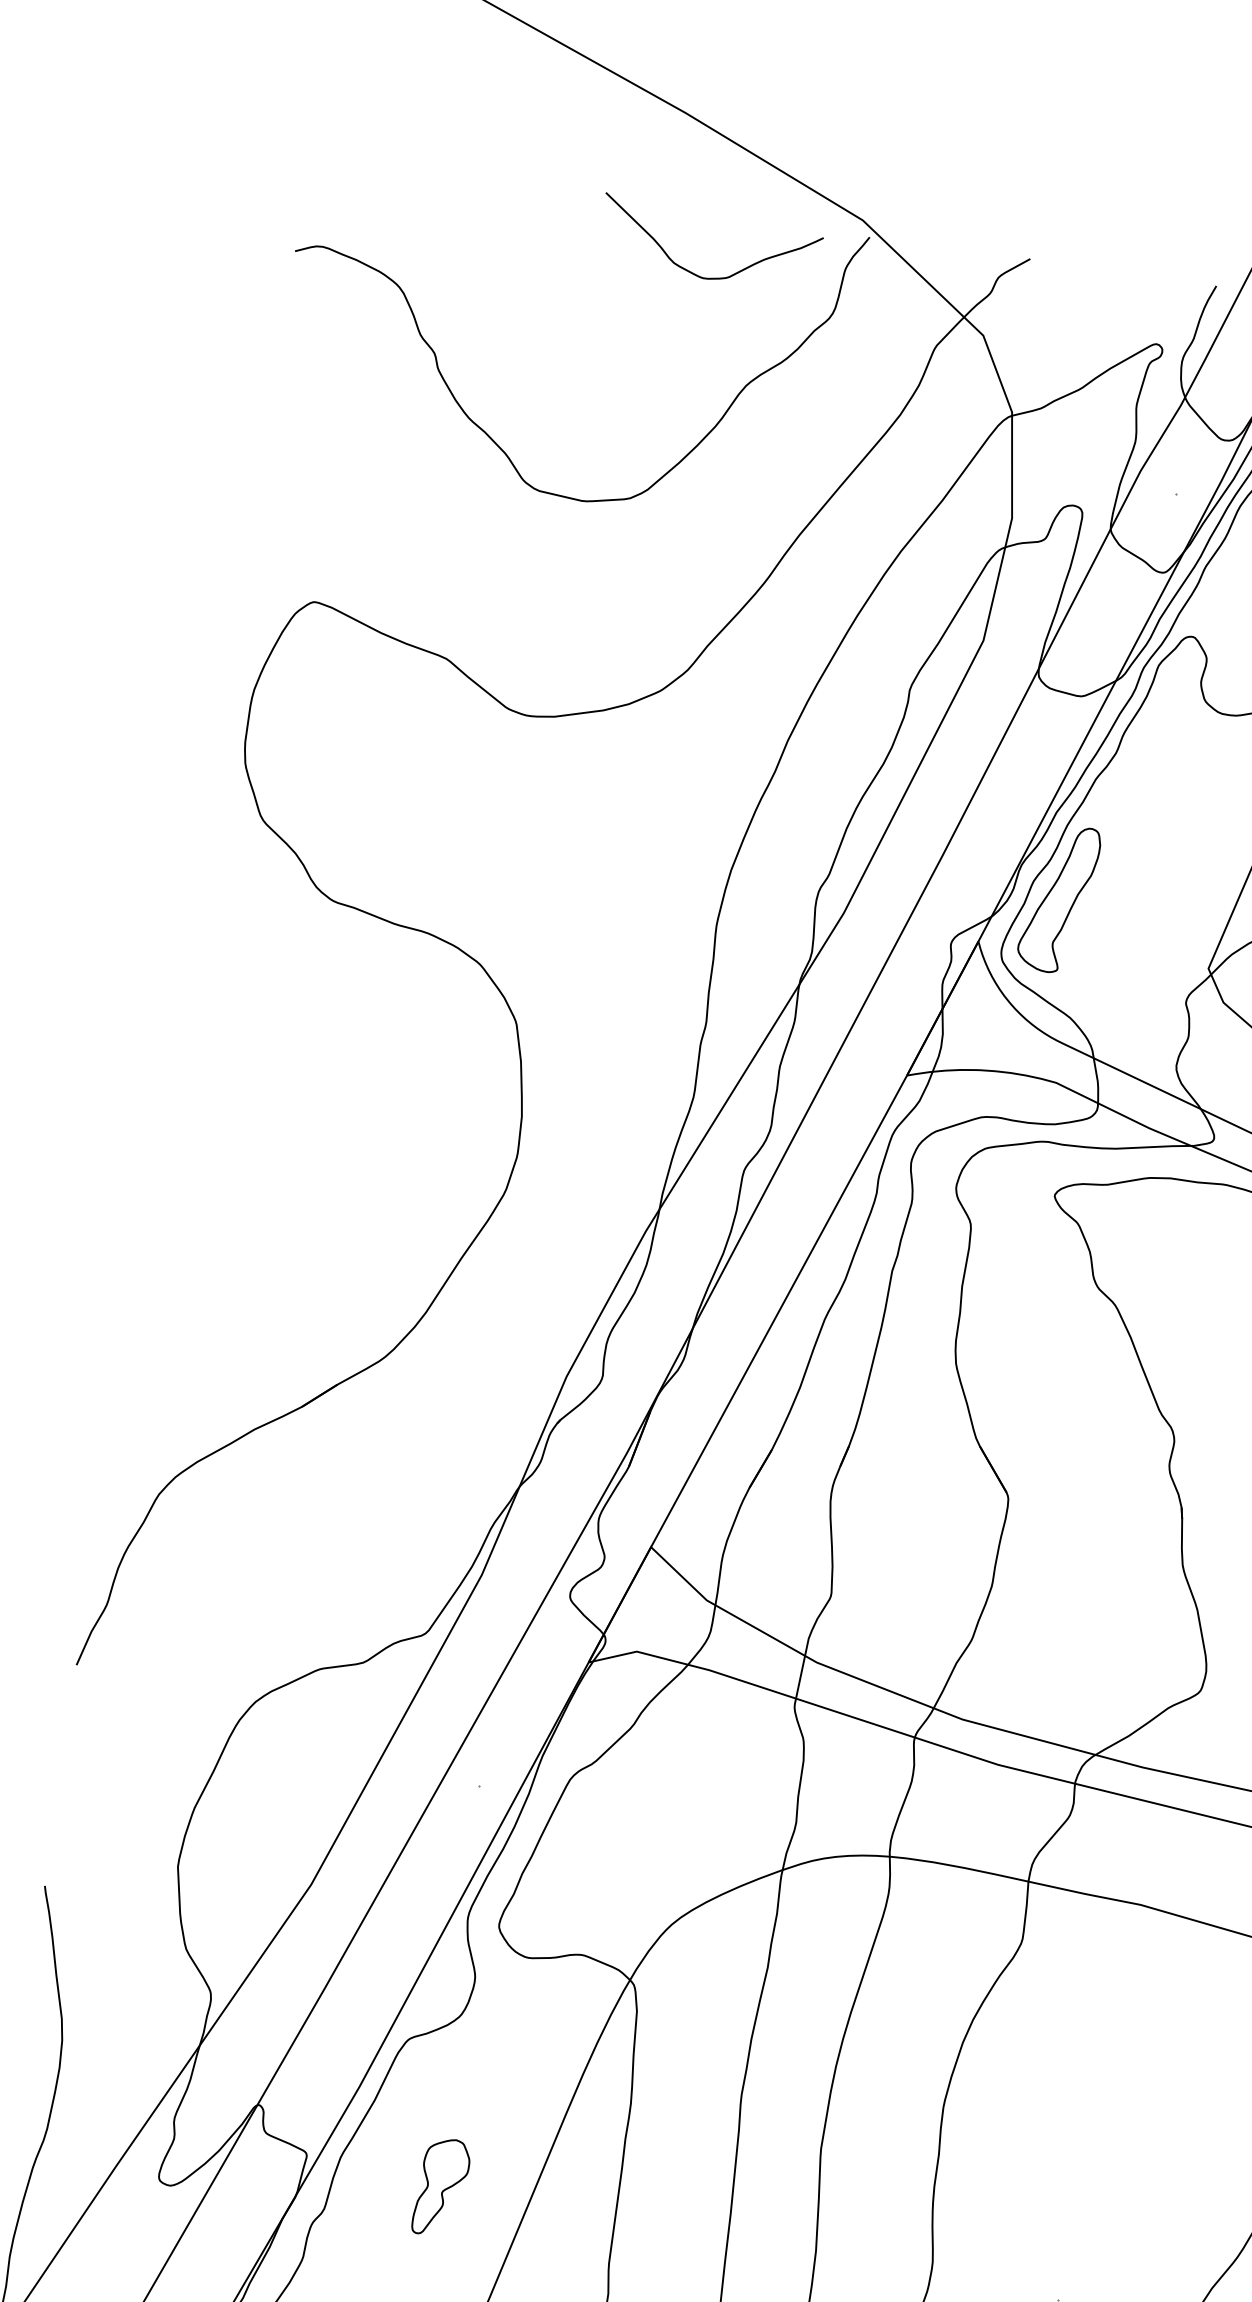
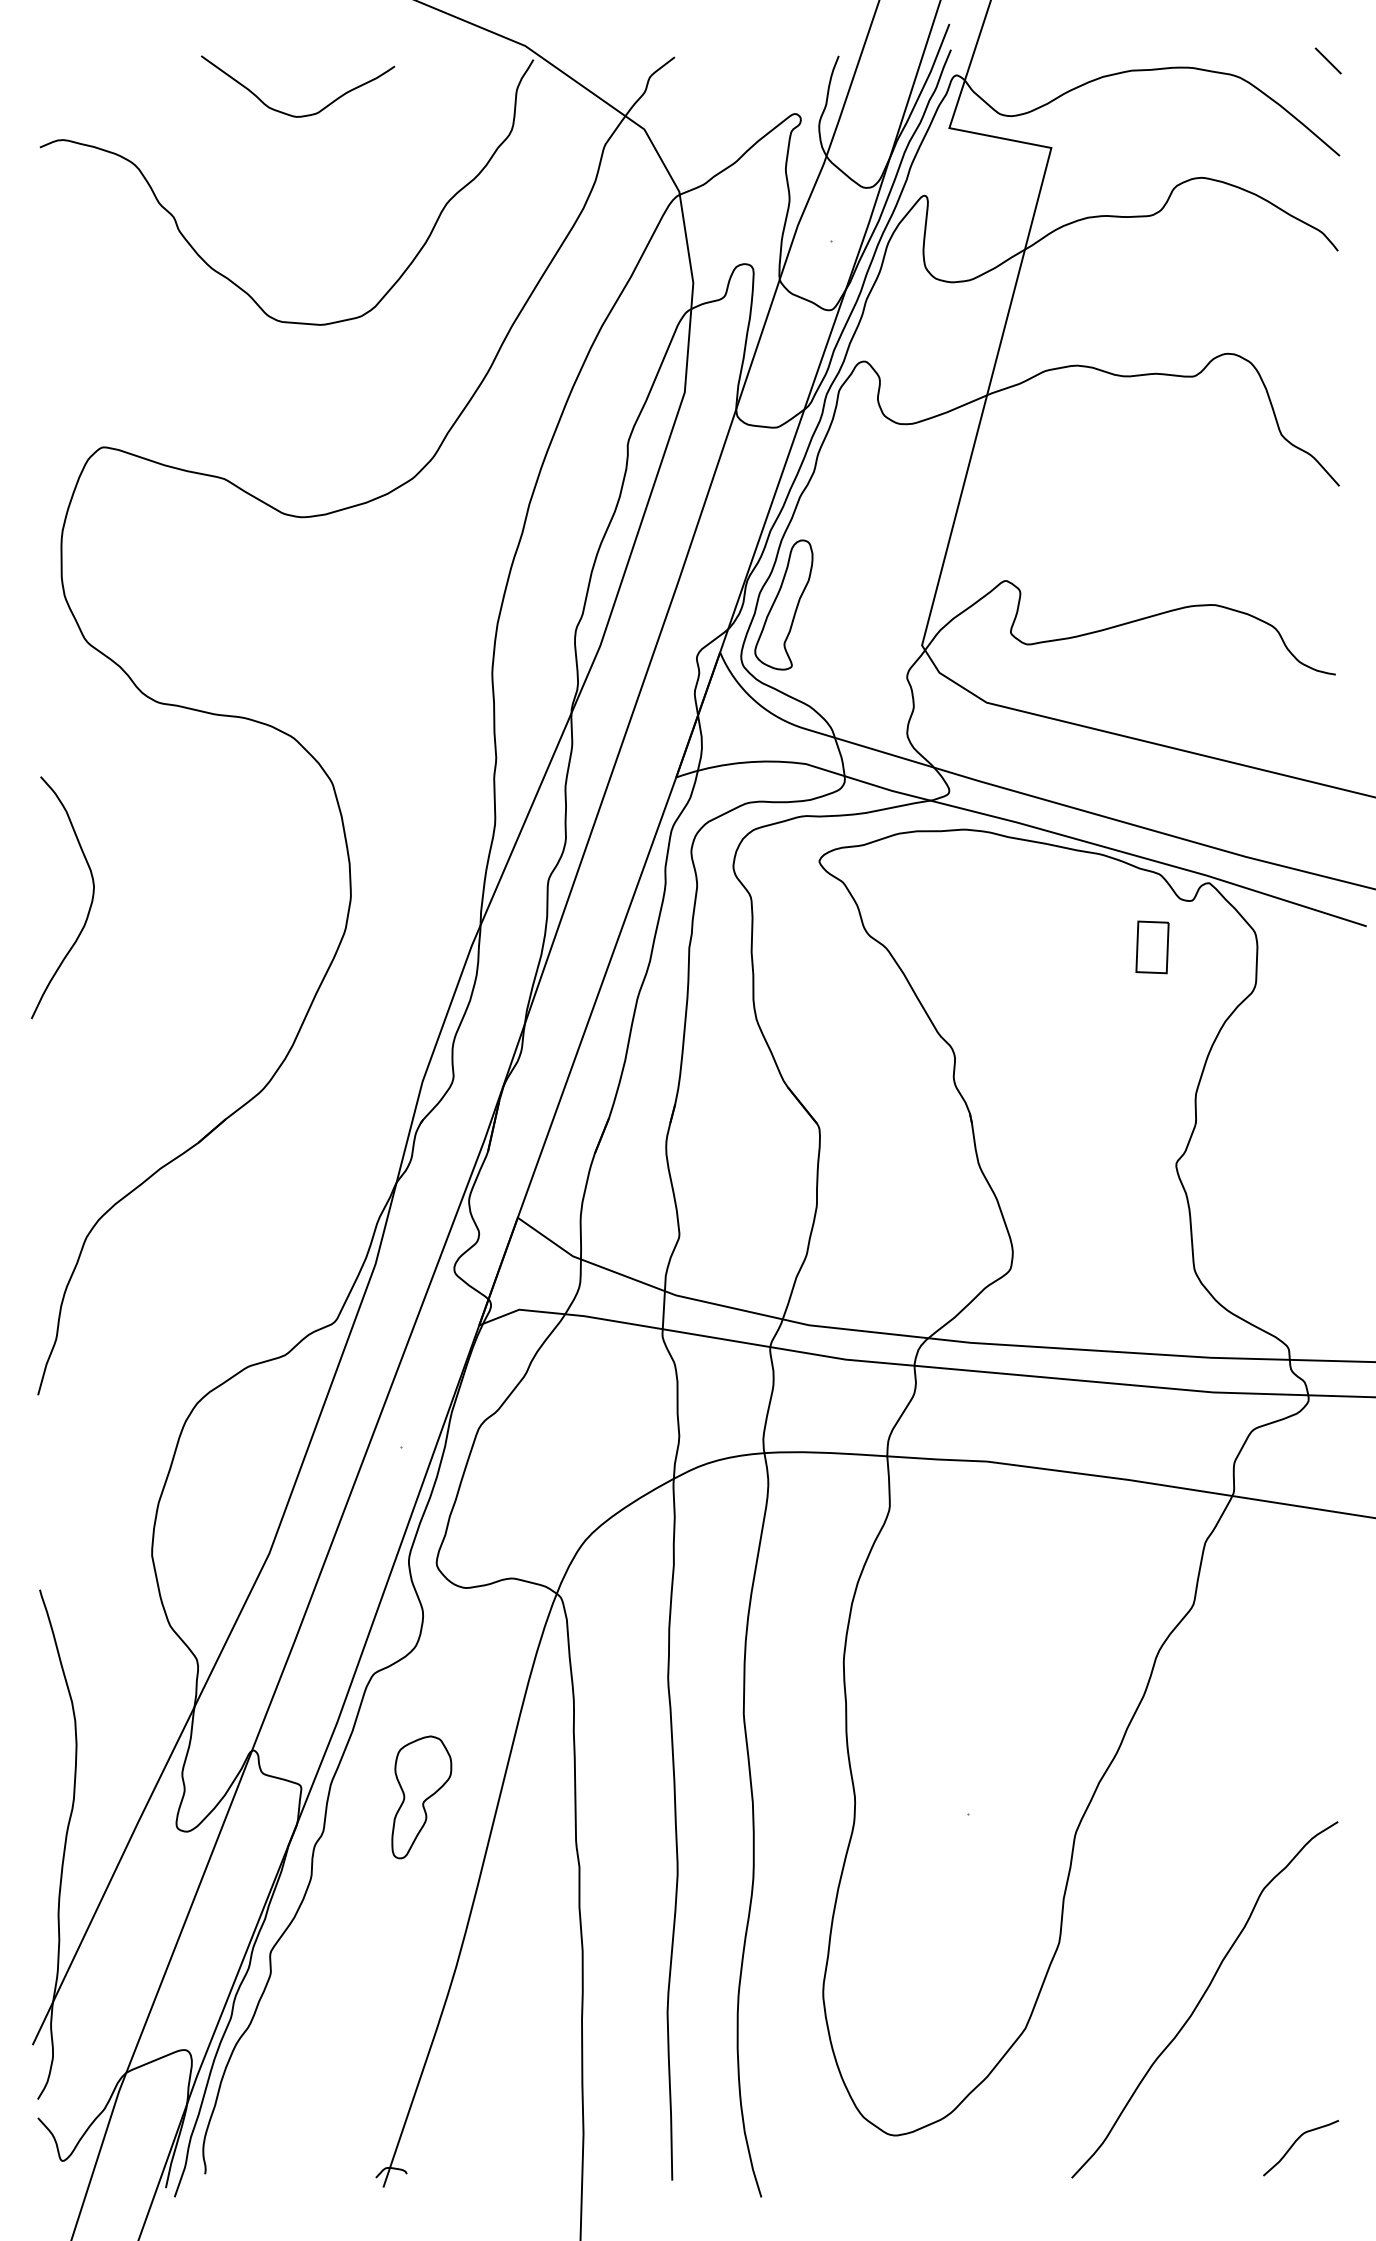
curve: (694, 272) -> (288, 113), moved
curve: (219, 1120) -> (89, 906), added
part: (441, 2187) -> (421, 1797), size x1.43

